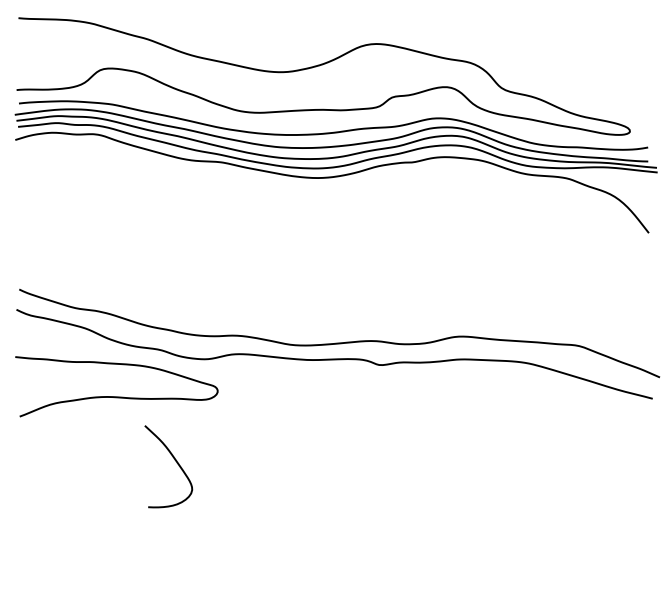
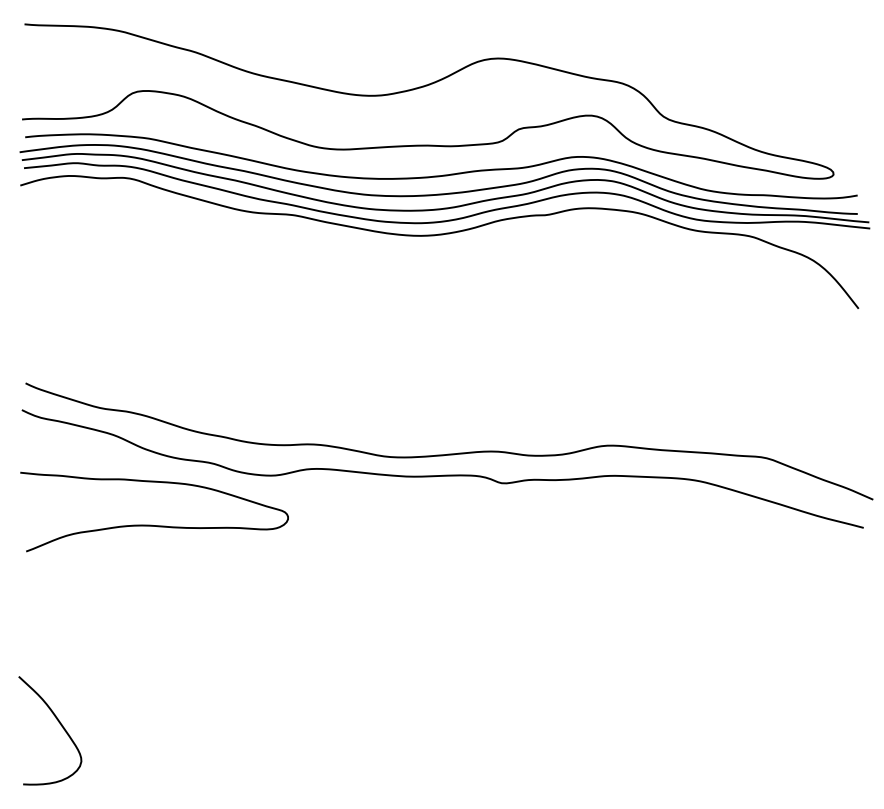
curve: (176, 462) -> (60, 725), moved

